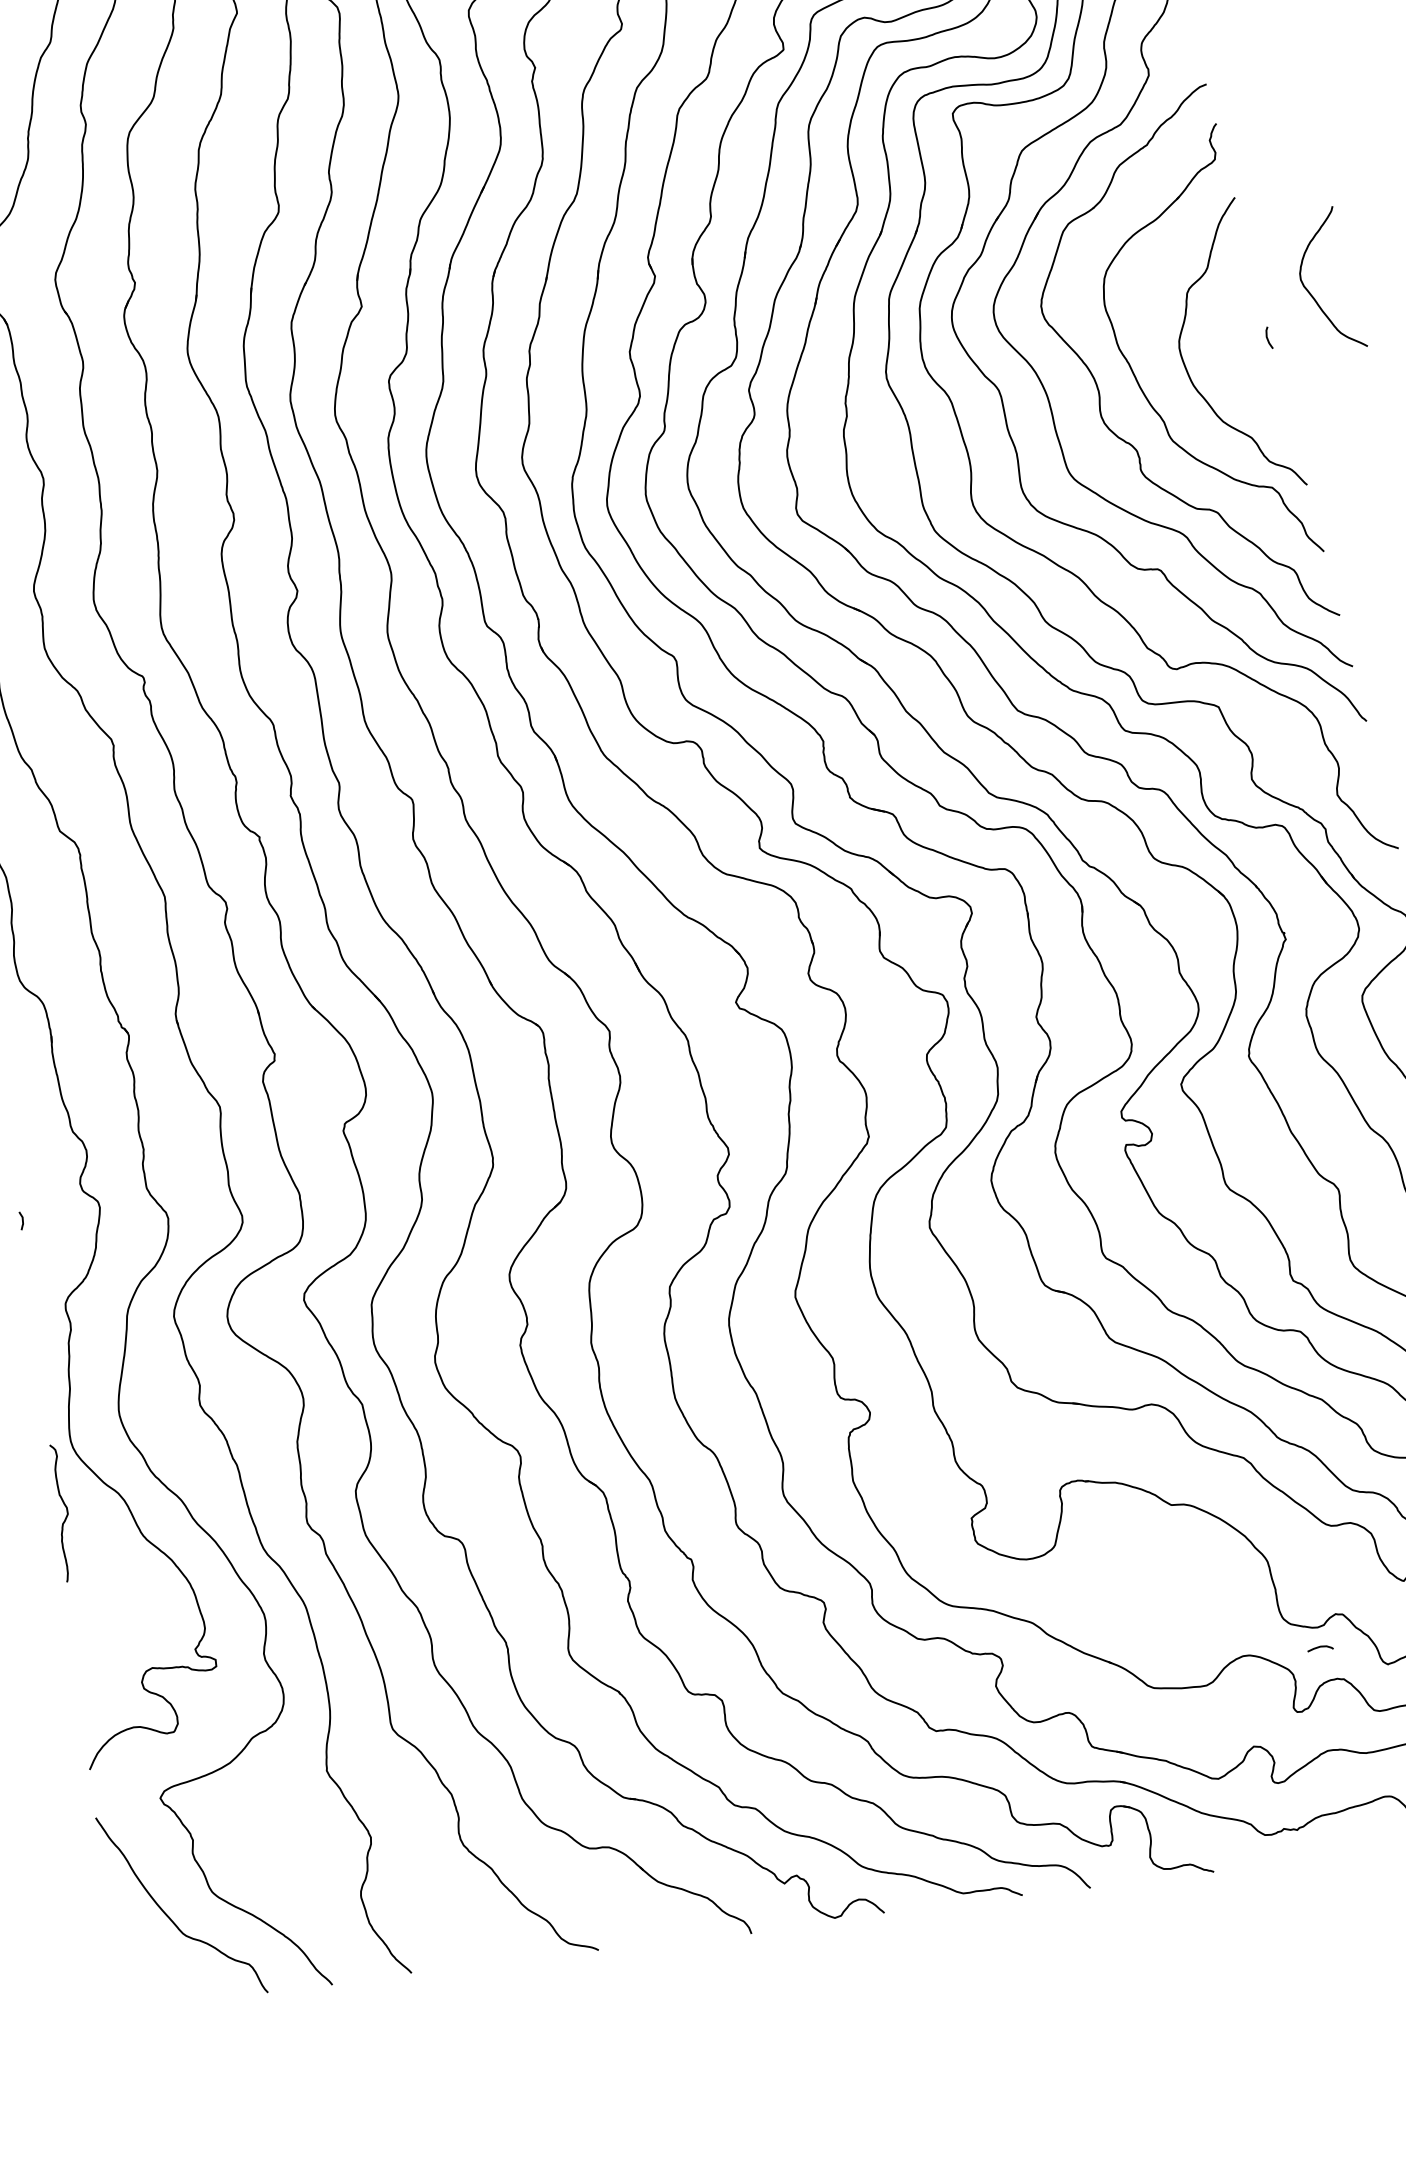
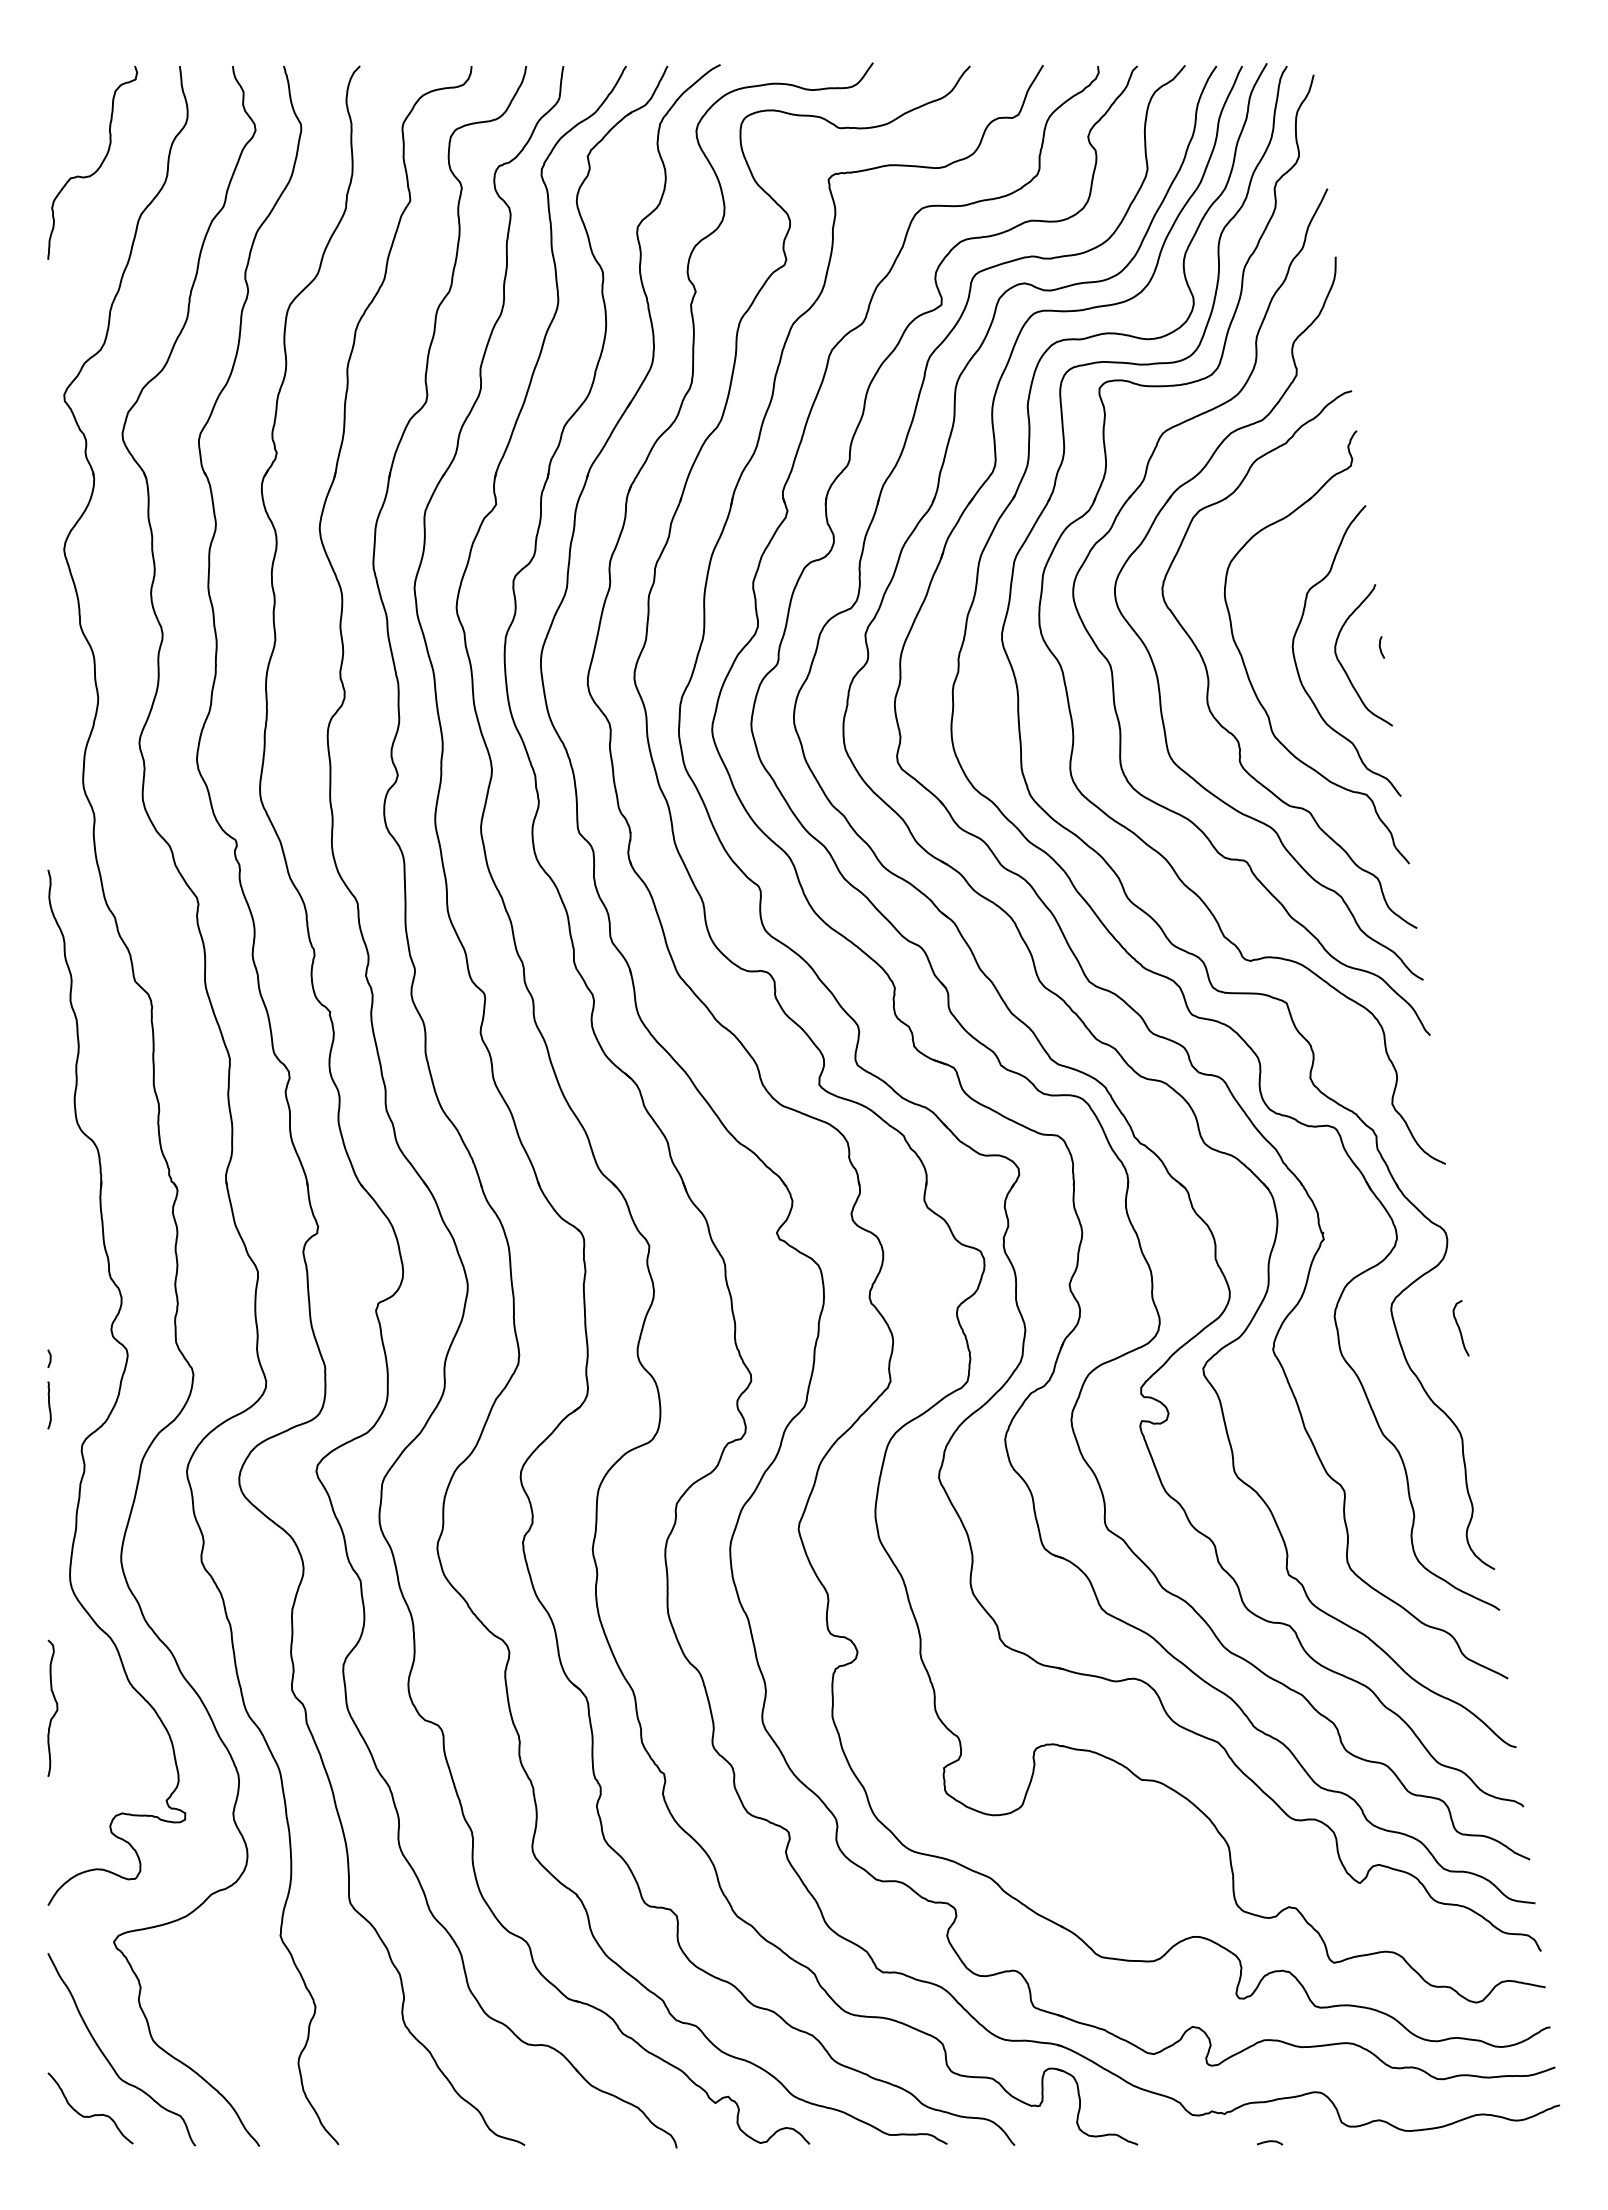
curve: (1310, 292) -> (1343, 666), moved
curve: (27, 1267) -> (49, 1405), added
curve: (66, 1511) -> (56, 1707), moved
curve: (1320, 1647) -> (1270, 2142), moved
curve: (161, 1973) -> (93, 2114), added

